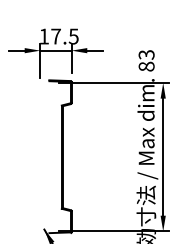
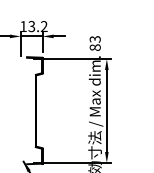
text: (64, 36) -> (37, 26), 17.5 -> 13.2

